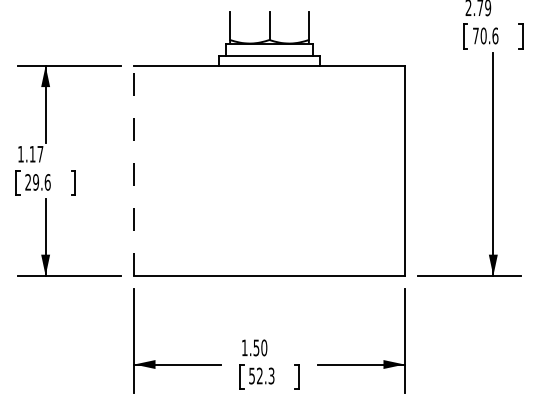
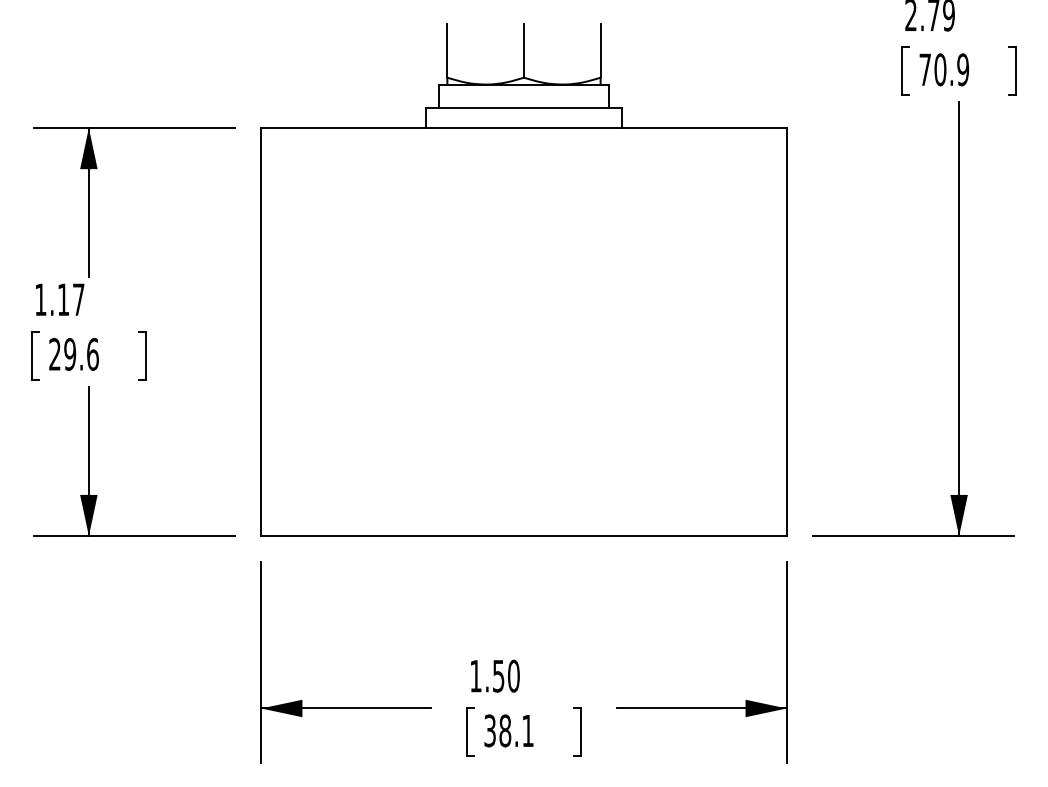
text: (495, 35) -> (963, 68), 70.6 -> 70.9
line: (134, 170) -> (261, 331), dashed -> solid
text: (261, 375) -> (508, 729), 52.3 -> 38.1

